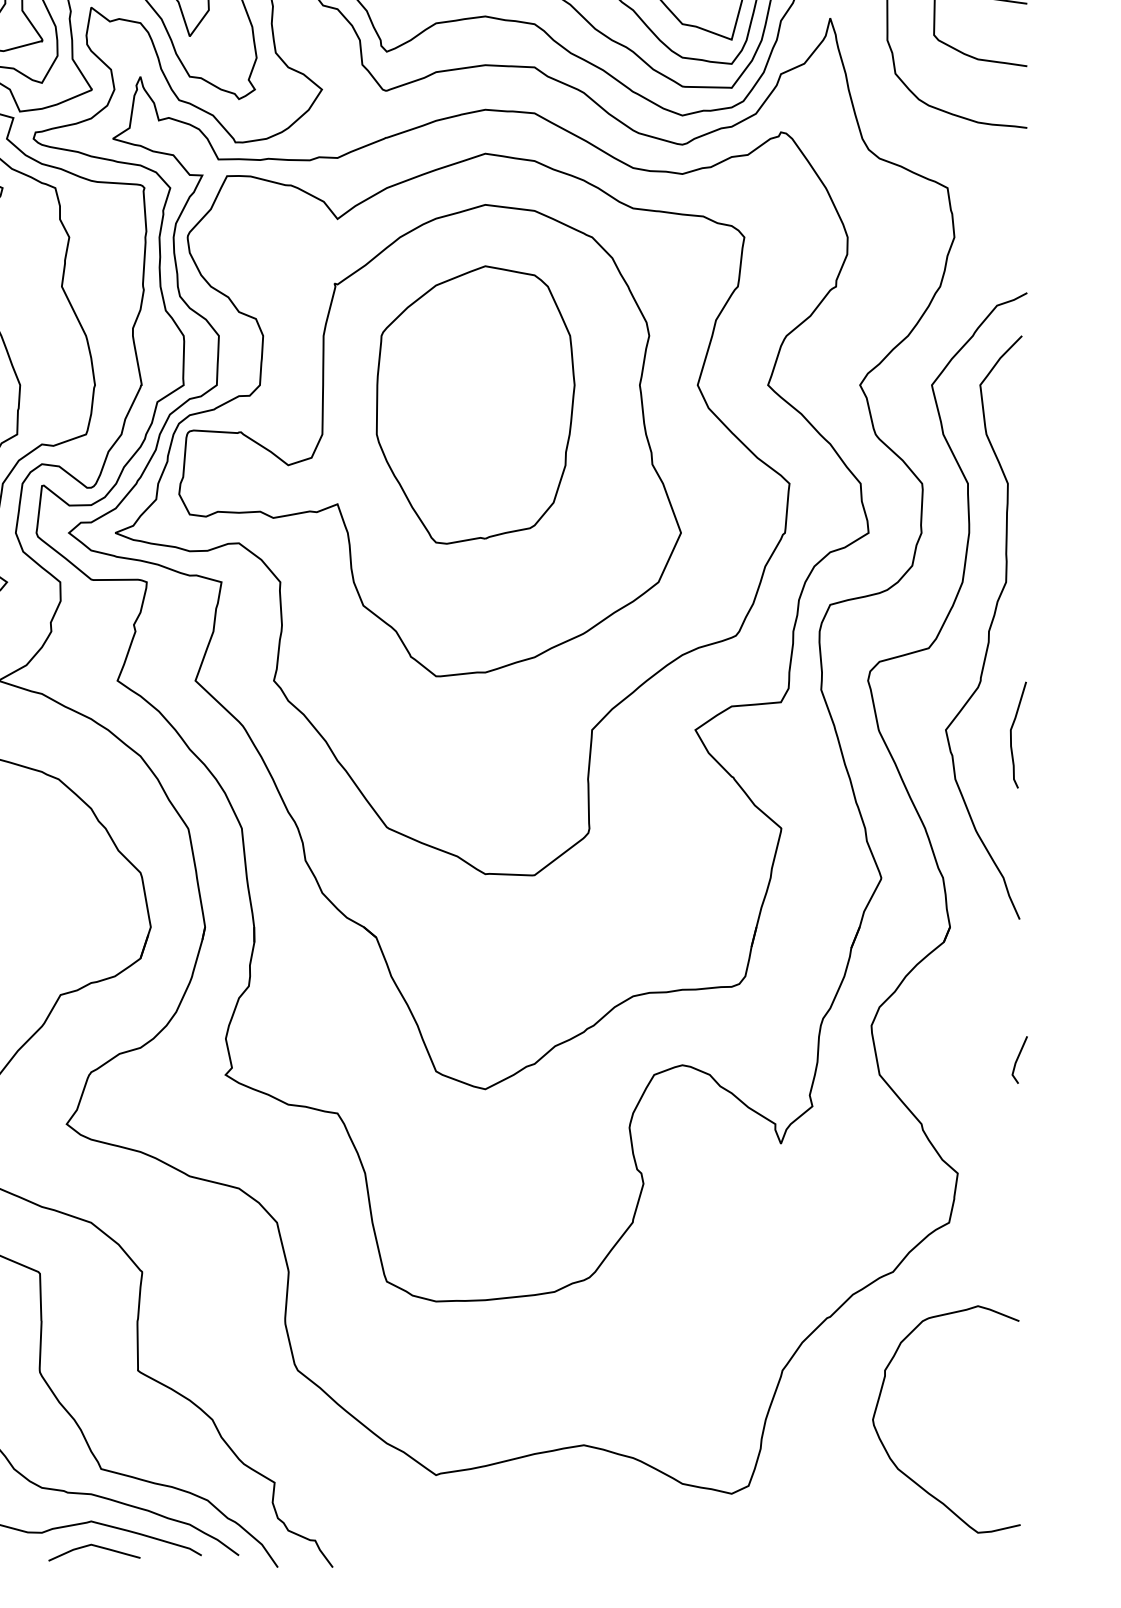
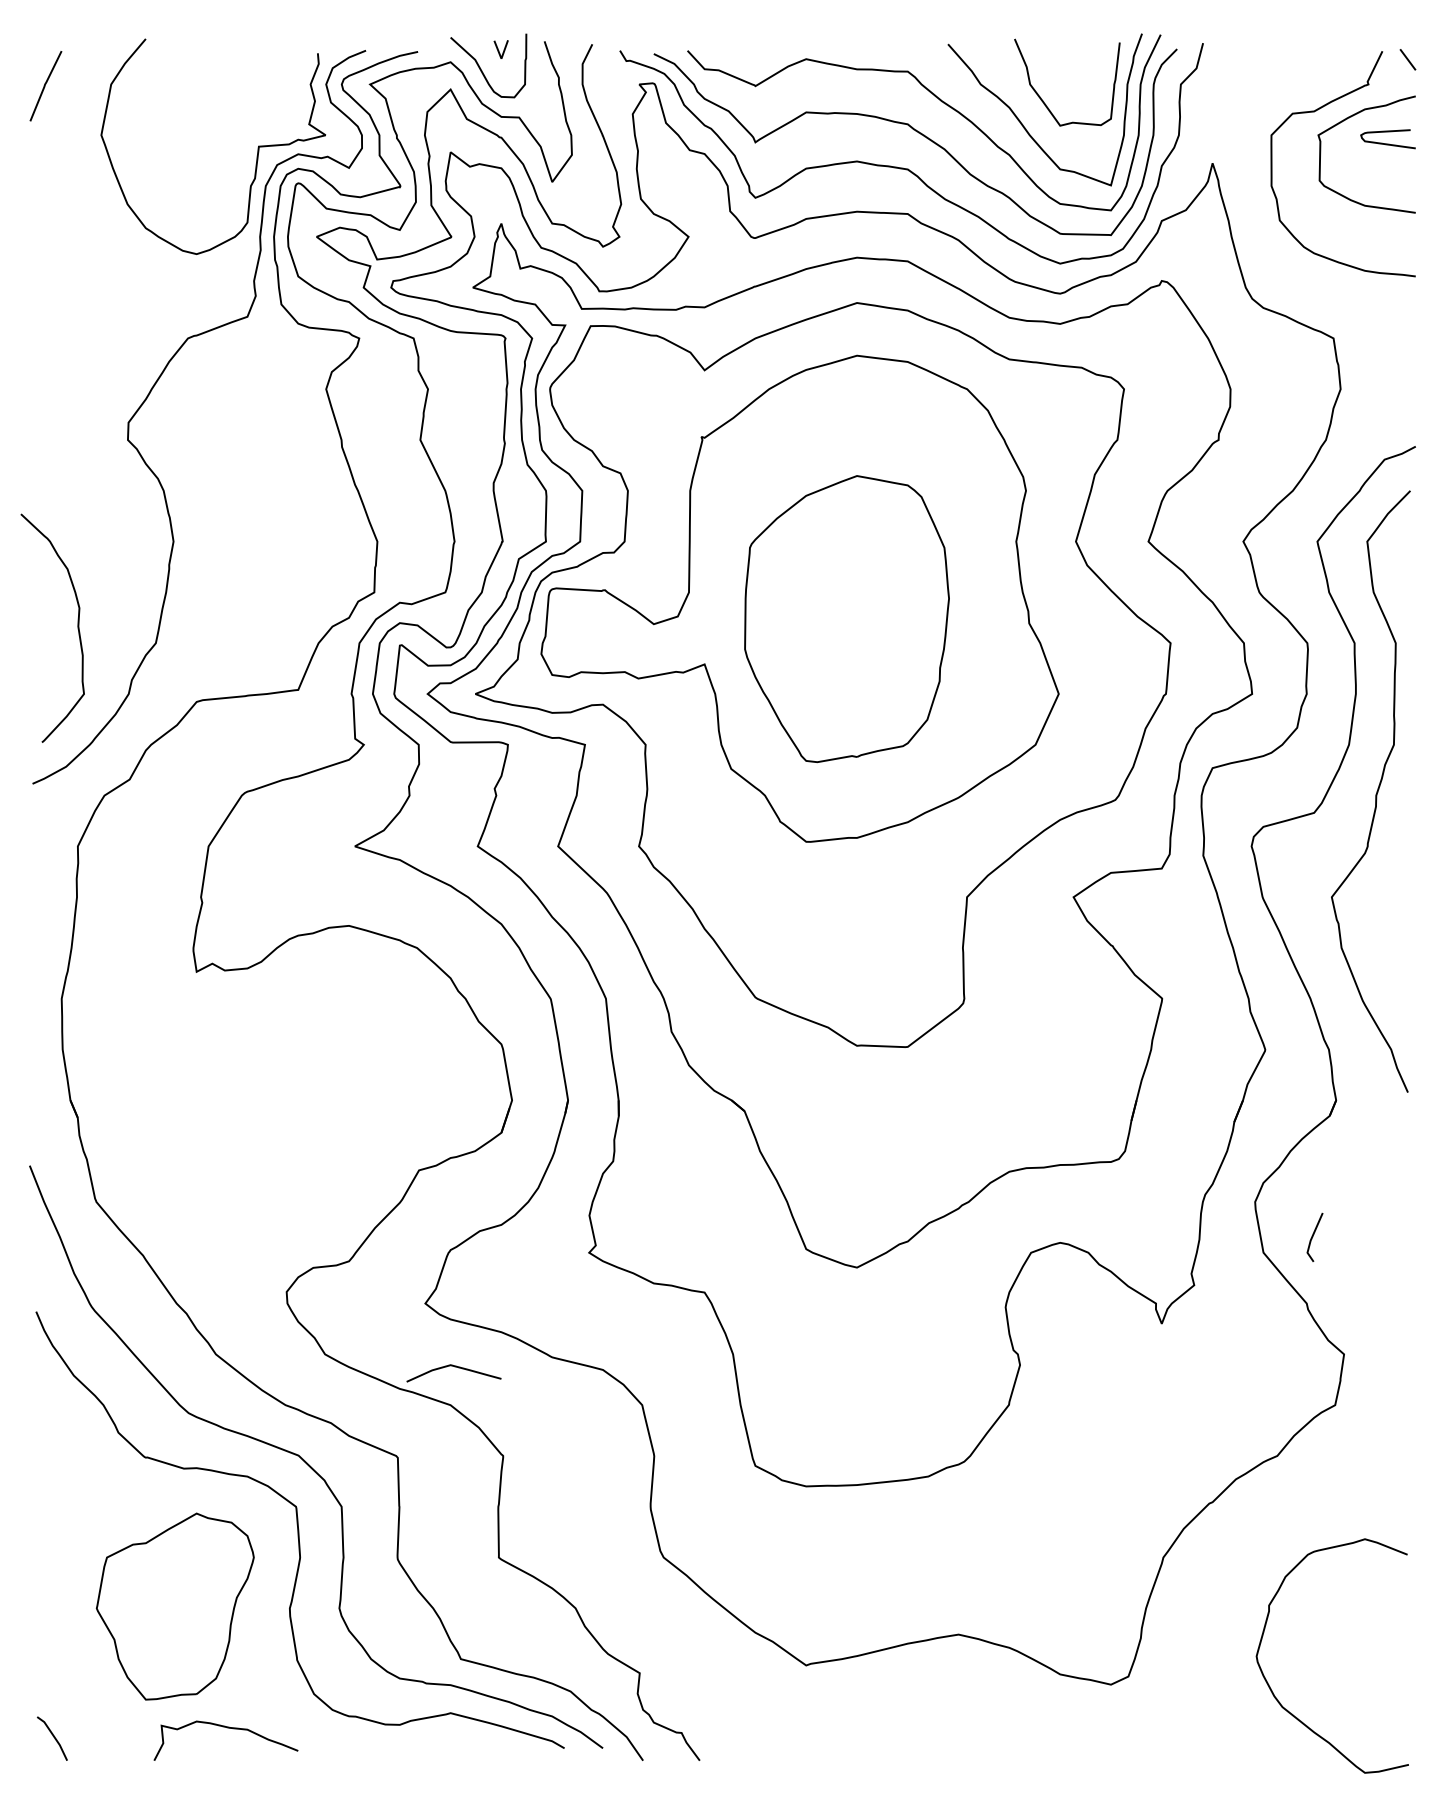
part: (475, 405) -> (846, 619), moved
curve: (1011, 735) -> (1399, 902), removed
line: (1018, 1059) -> (1313, 1236), moved
curve: (886, 1449) -> (1270, 1686), moved
curve: (94, 1546) -> (454, 1367), moved

